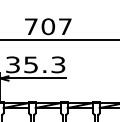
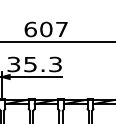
text: (31, 26) -> (30, 29), 707 -> 607

